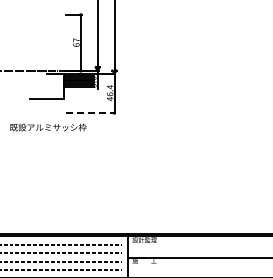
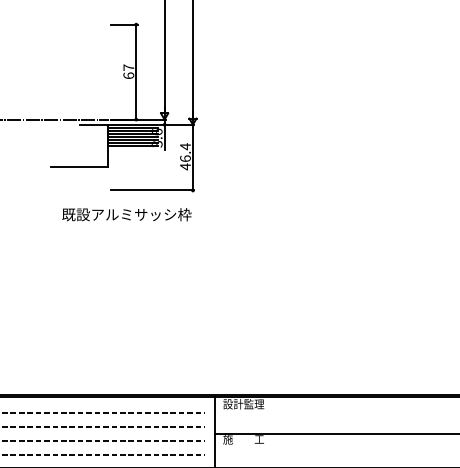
line: (90, 113) -> (152, 191), dashed -> solid
text: (48, 127) -> (127, 214), moved

